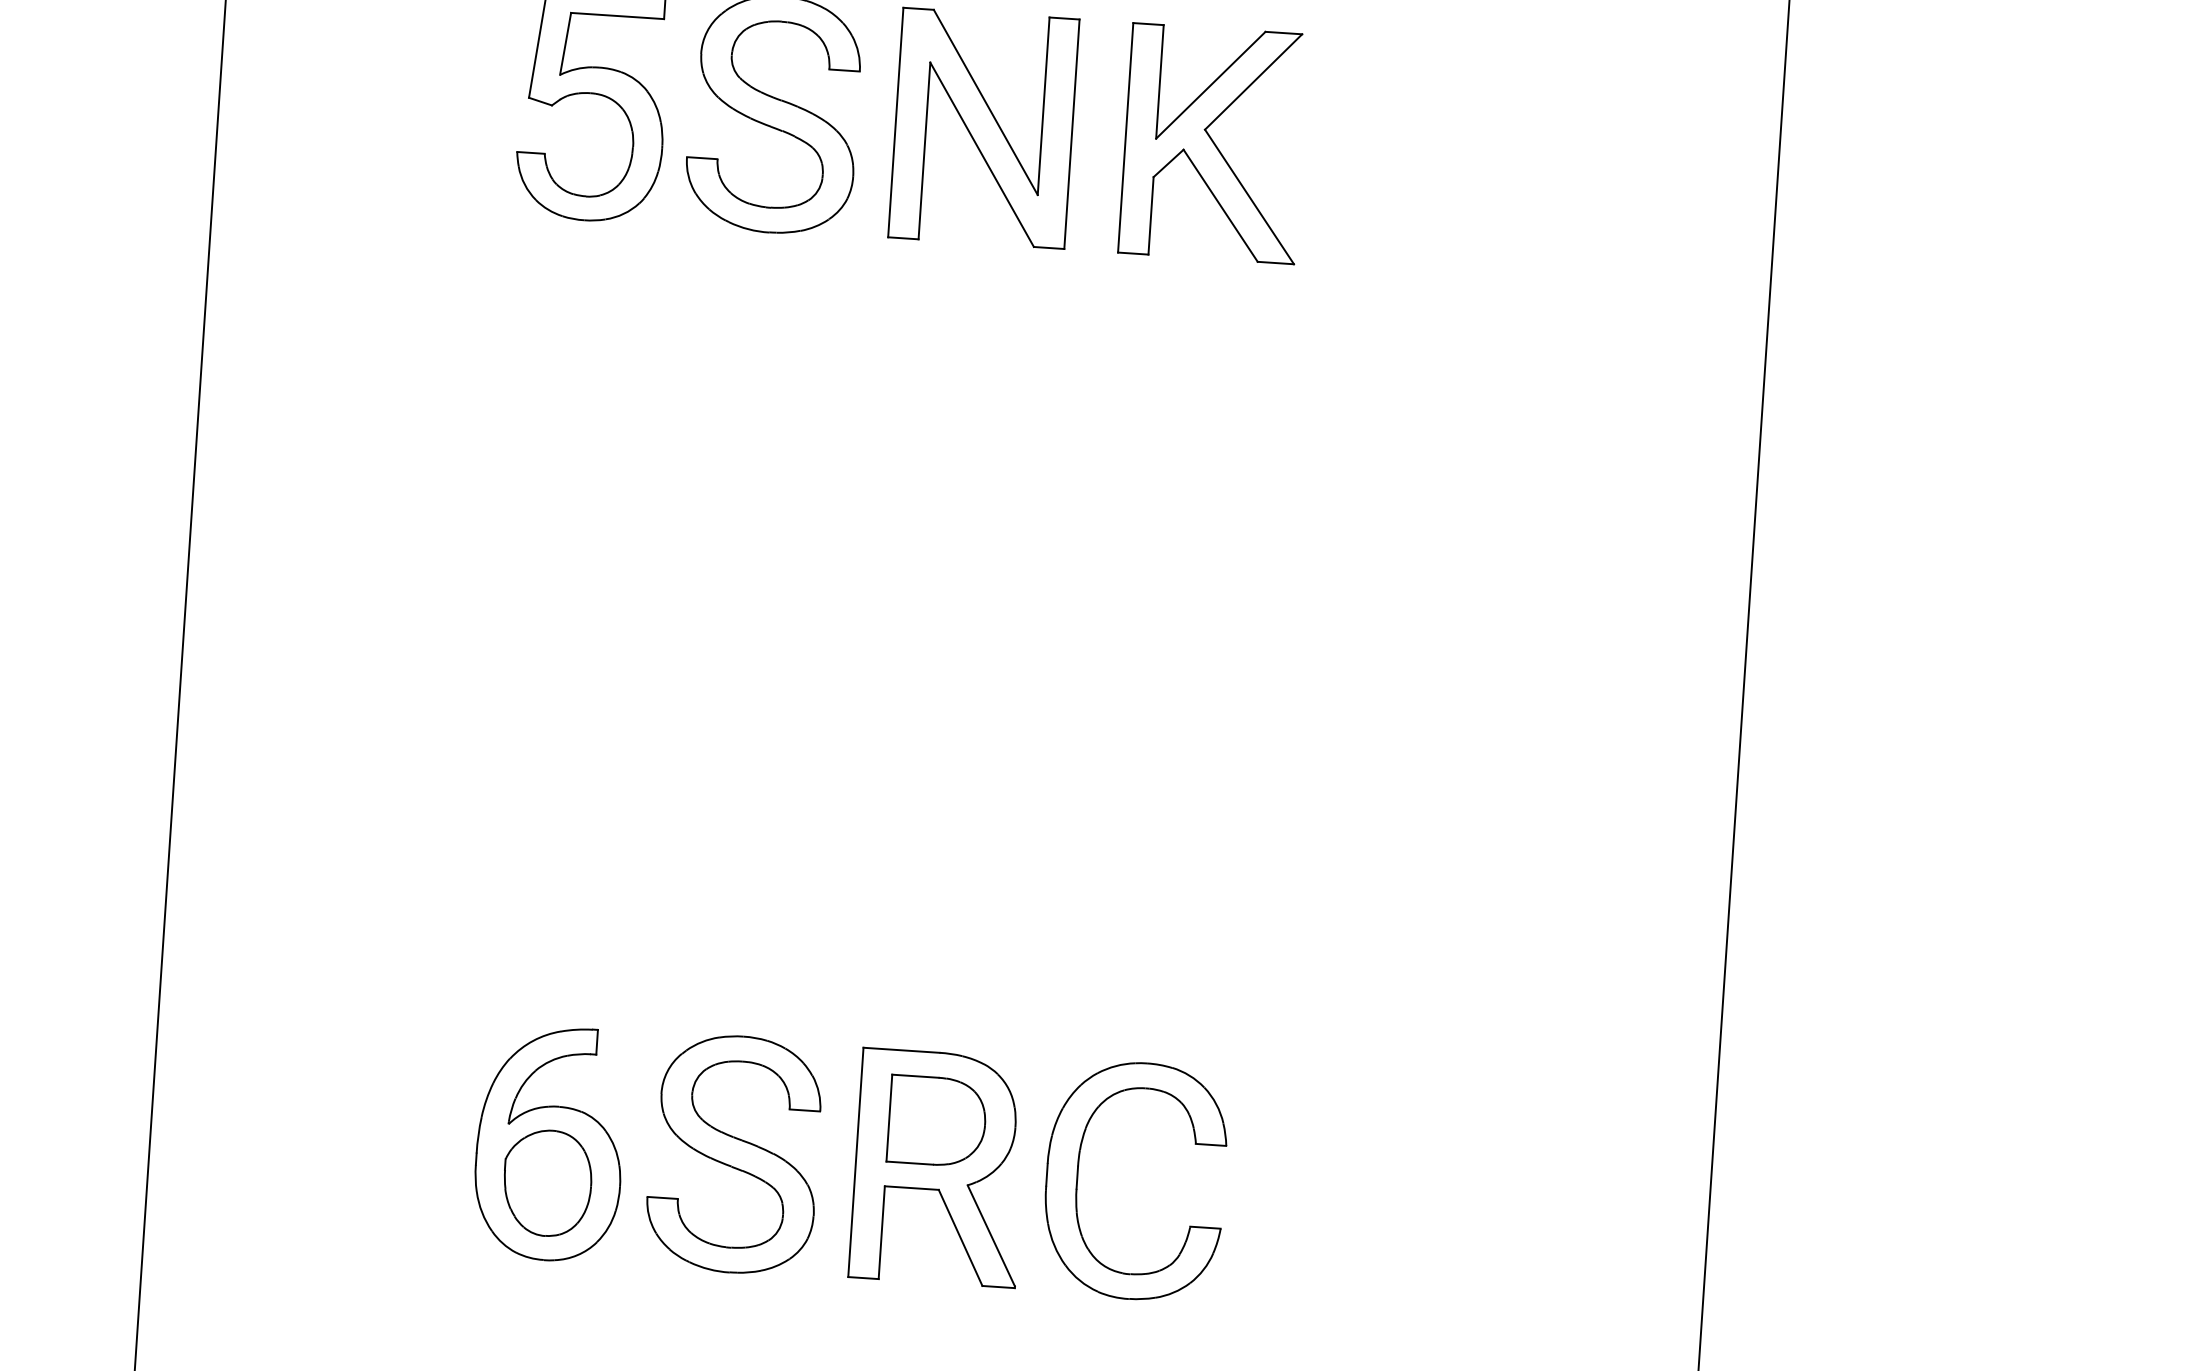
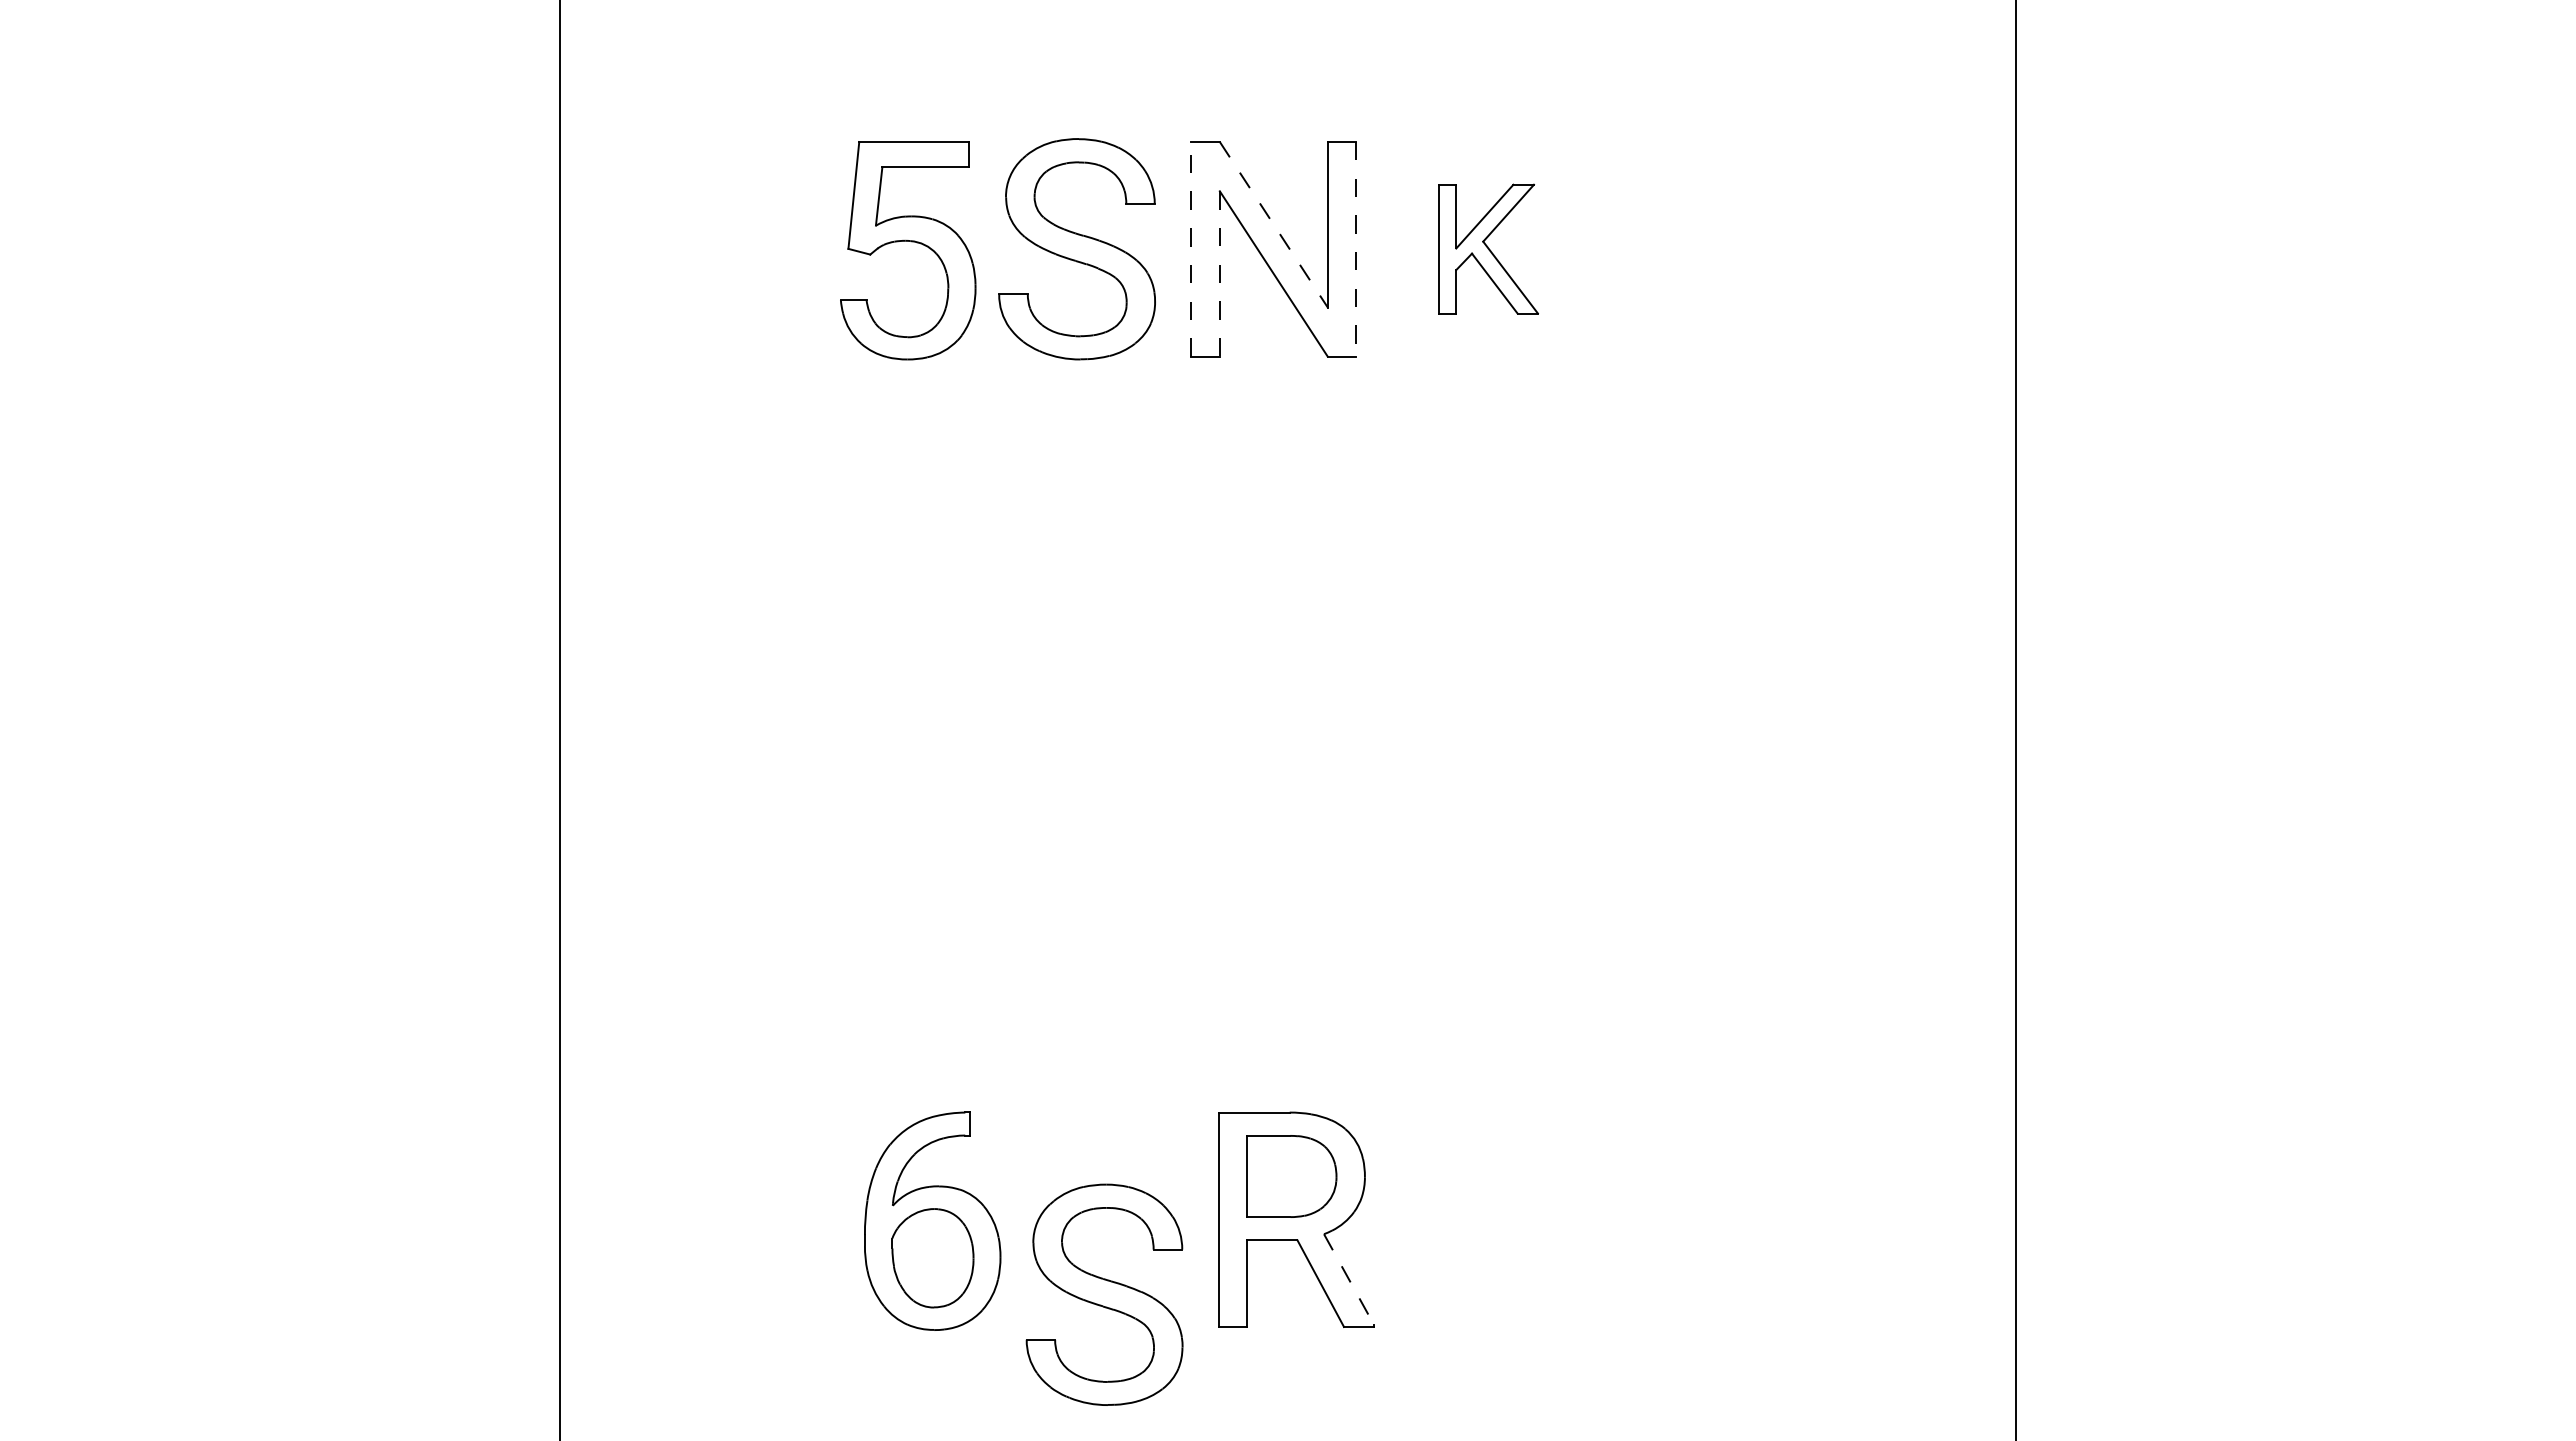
line: (986, 103) -> (1274, 225), solid -> dashed
line: (895, 121) -> (1191, 248), solid -> dashed
line: (1072, 134) -> (1356, 249), solid -> dashed
part: (1213, 142) -> (1488, 248), size x0.6
line: (924, 150) -> (1219, 273), solid -> dashed
part: (733, 1154) -> (1104, 1294), moved
part: (1078, 1176) -> (1426, 1219), removed
line: (991, 1236) -> (1349, 1280), solid -> dashed

